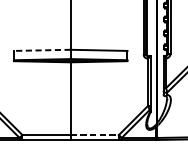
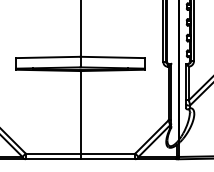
line: (41, 50) -> (47, 57), dashed -> solid
line: (95, 134) -> (108, 153), dashed -> solid

